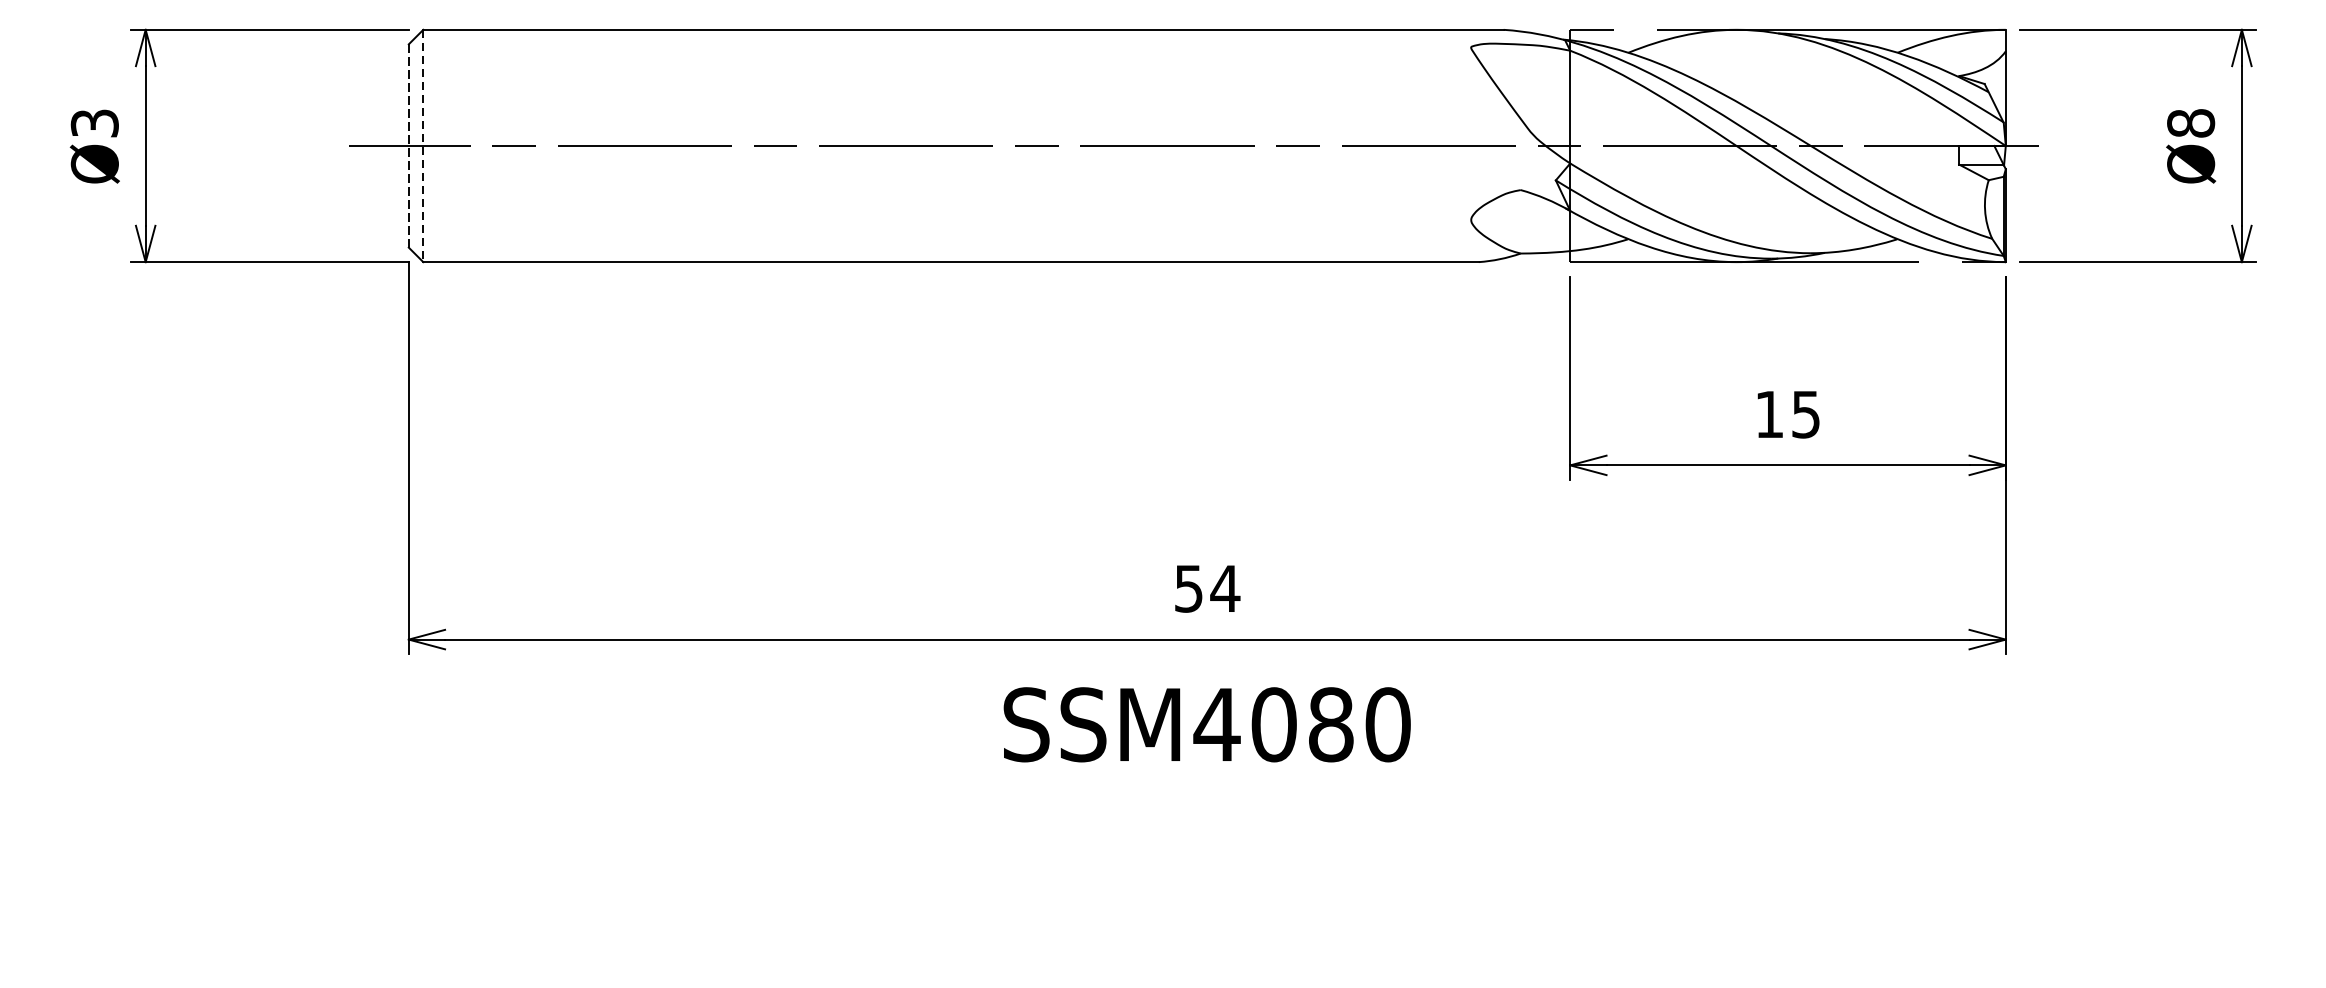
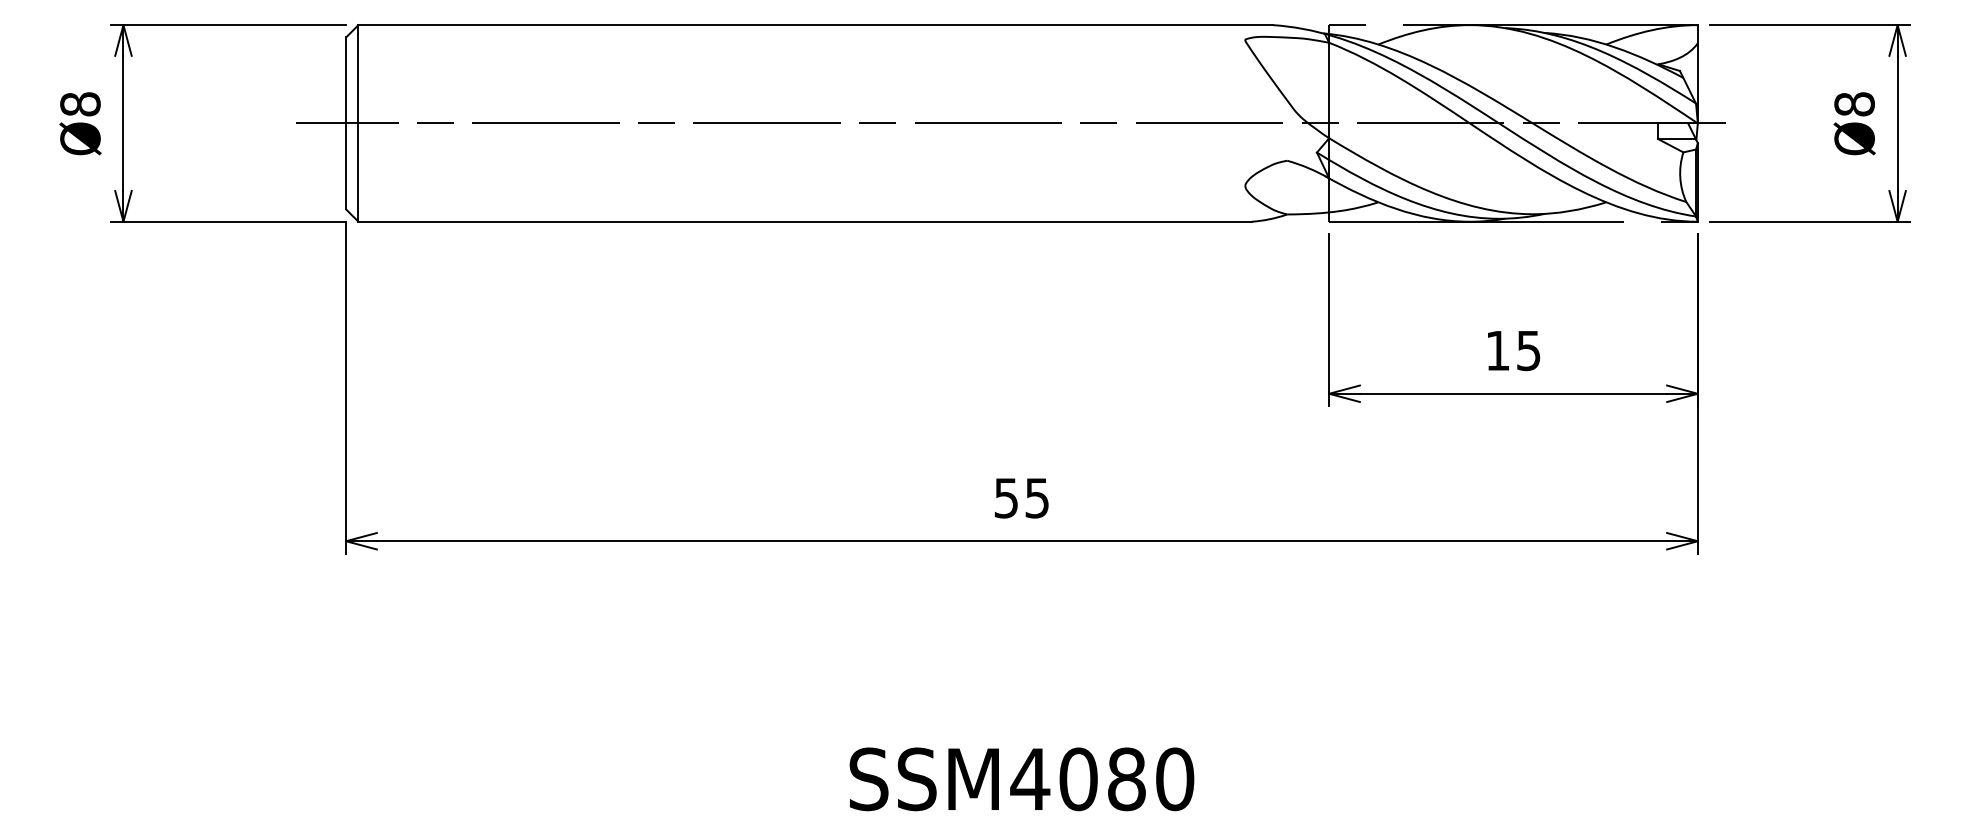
text: (94, 123) -> (80, 104), Ø3 -> Ø8
line: (409, 144) -> (346, 122), dashed -> solid
line: (423, 146) -> (358, 123), dashed -> solid
text: (1225, 589) -> (1037, 498), 54 -> 55
text: (1206, 724) -> (1021, 779), moved

